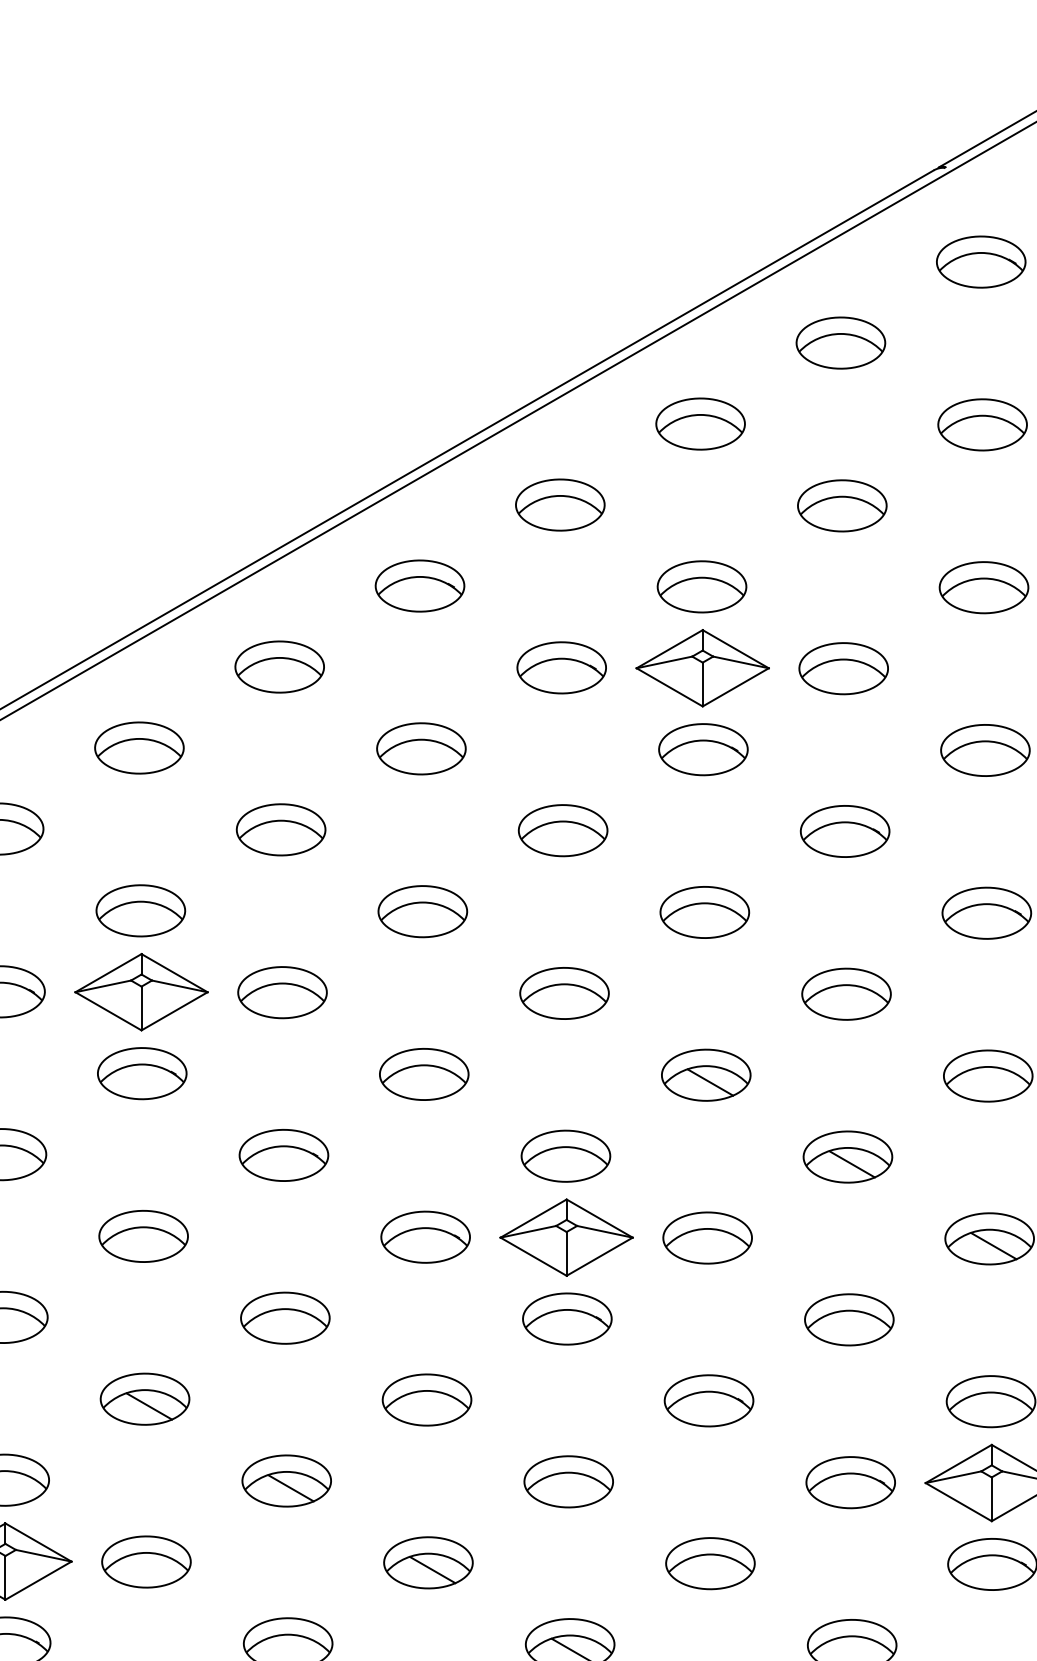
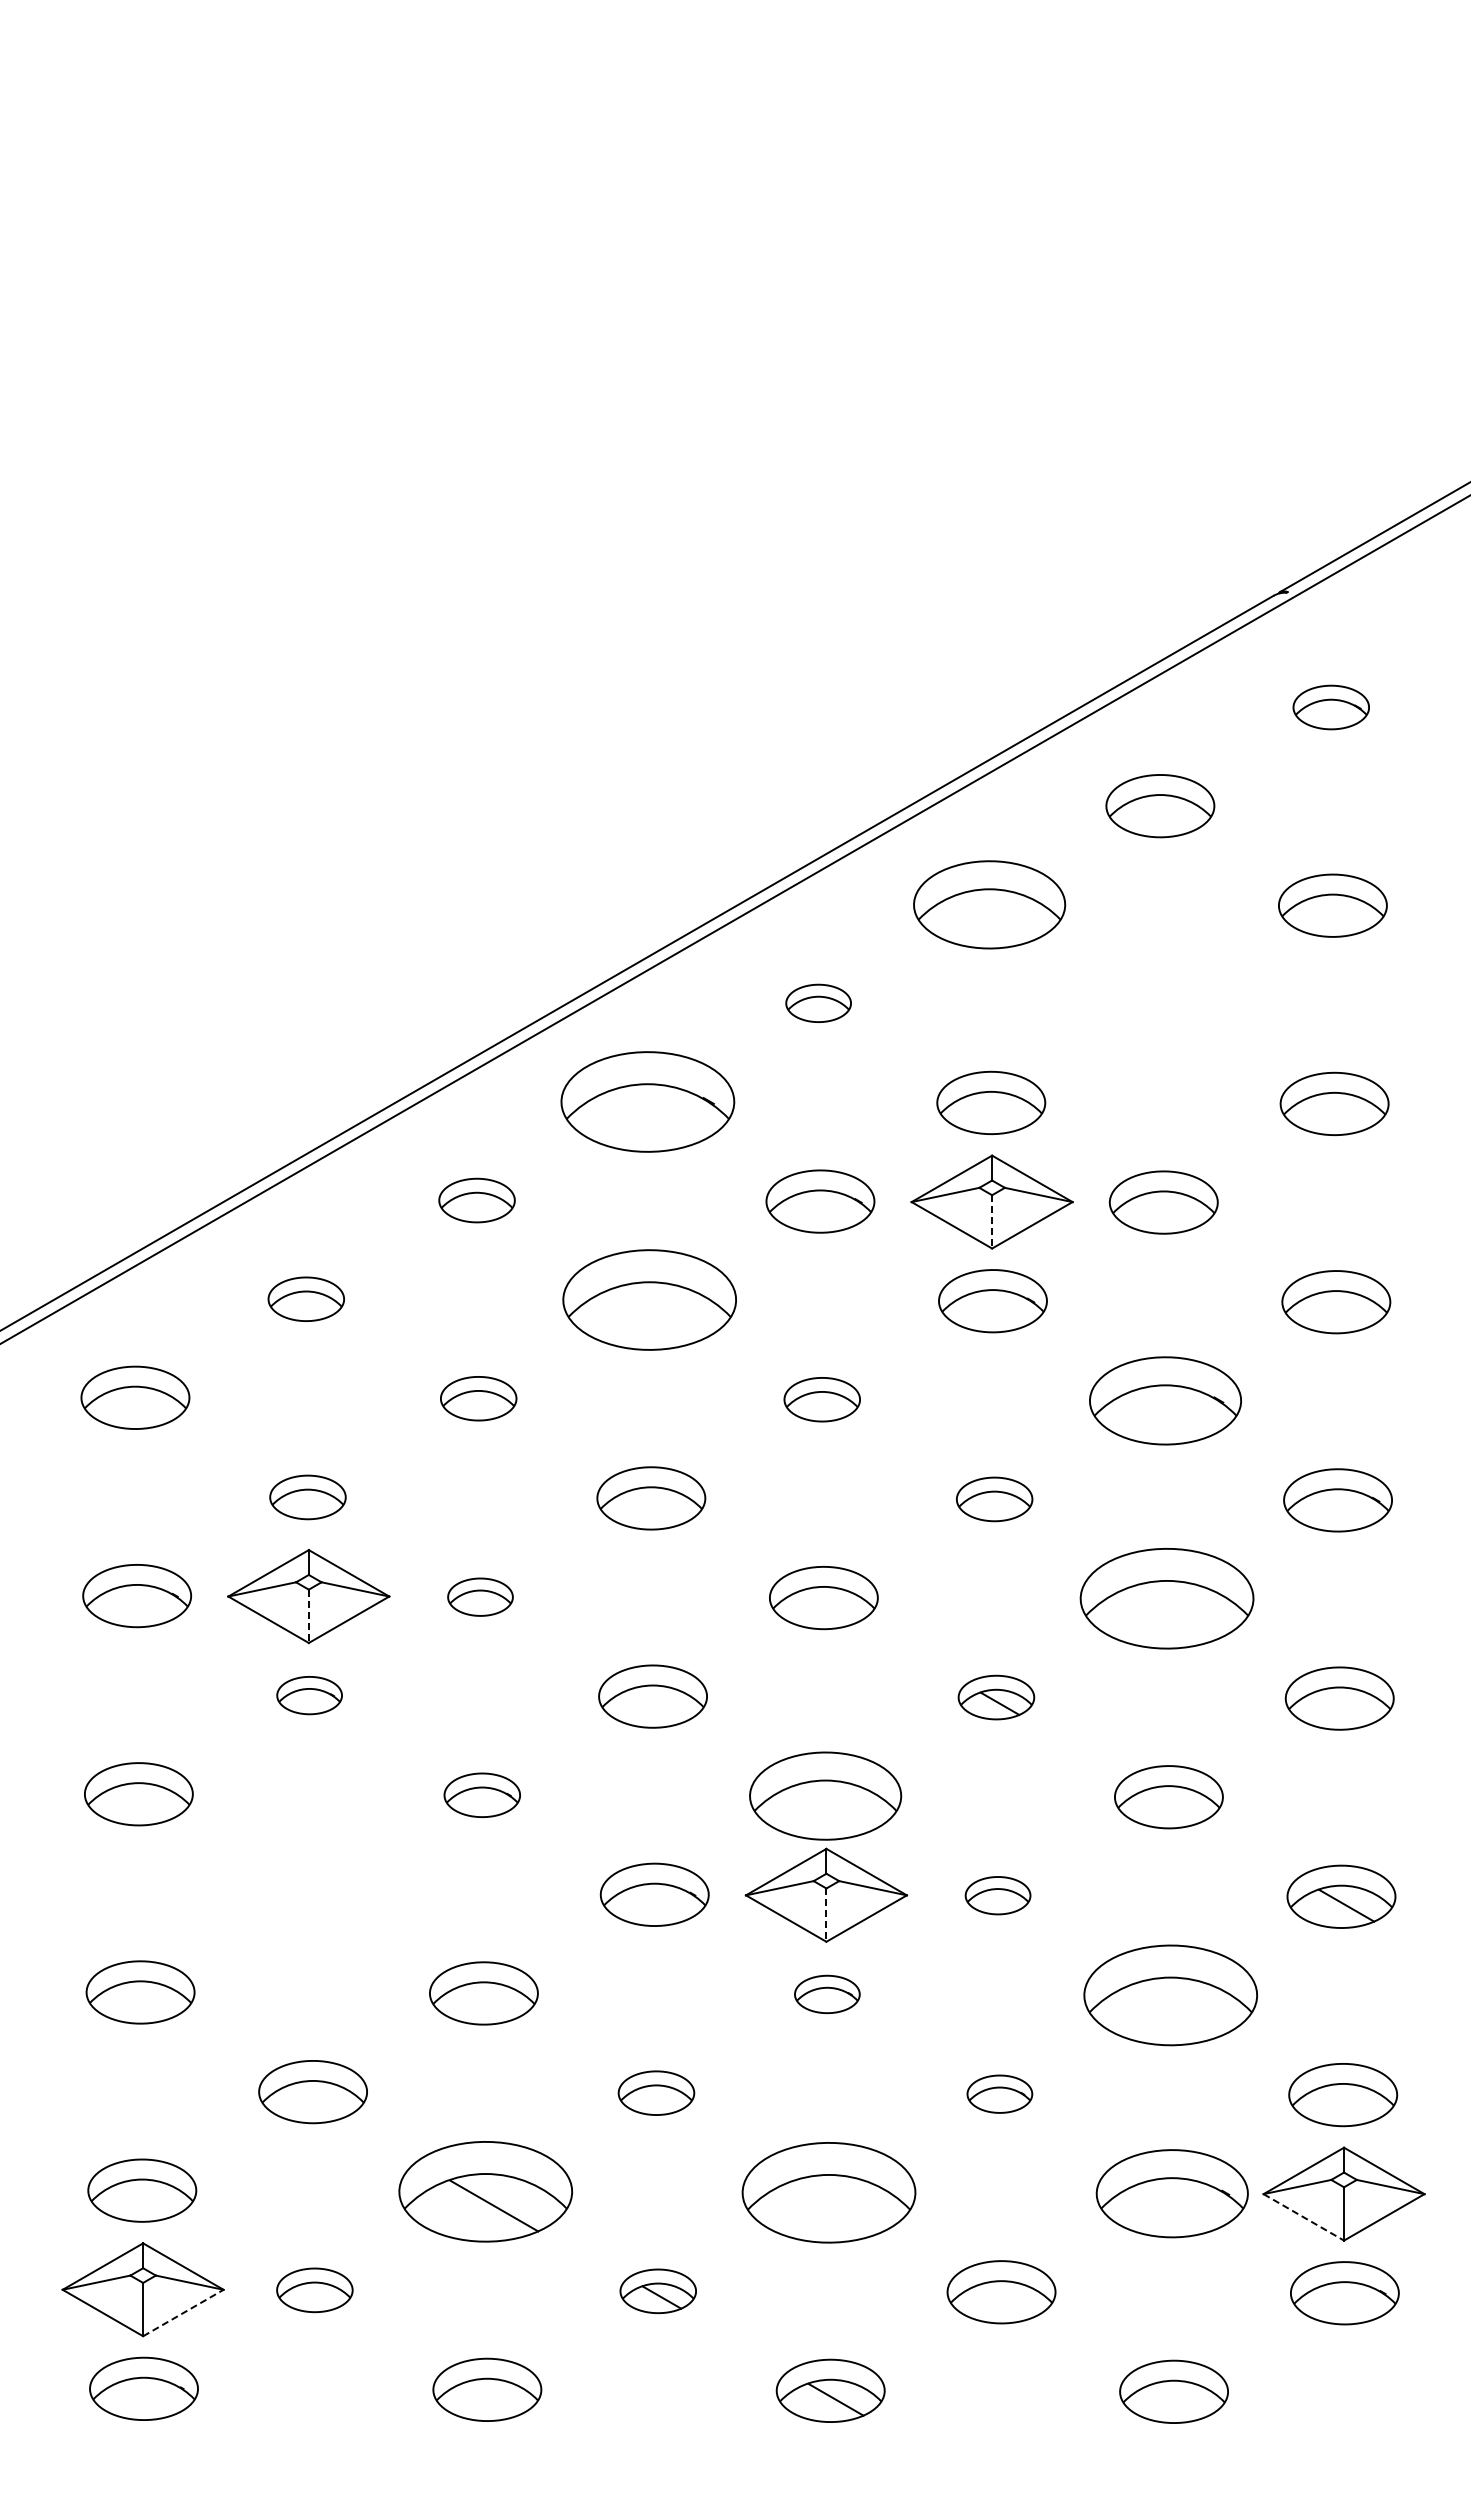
part: (981, 262) -> (1331, 707), size x0.7
part: (700, 423) -> (989, 904), size x1.4
part: (560, 505) -> (818, 1003), size x0.6
part: (841, 506) -> (1161, 1004), removed
part: (419, 585) -> (647, 1101), size x1.6
part: (279, 666) -> (476, 1200), size x0.7
line: (703, 684) -> (992, 1221), solid -> dashed
part: (139, 748) -> (306, 1299), size x0.7
part: (421, 749) -> (649, 1300), size x1.6
part: (280, 829) -> (478, 1398), size x0.7
part: (563, 830) -> (822, 1399), size x0.7
part: (845, 831) -> (1165, 1400), size x1.4
part: (140, 910) -> (307, 1497), size x0.7
part: (704, 912) -> (994, 1499), size x0.7
part: (282, 993) -> (480, 1597), size x0.6
part: (846, 994) -> (1167, 1599), size x1.6
line: (141, 1008) -> (308, 1616), solid -> dashed
part: (142, 1073) -> (309, 1695), size x0.6
part: (706, 1075) -> (996, 1697), size x0.7
part: (284, 1155) -> (482, 1795), size x0.7
part: (565, 1156) -> (825, 1796), size x1.4
line: (851, 1164) -> (1173, 1806), removed
part: (143, 1236) -> (311, 1893), removed
part: (707, 1237) -> (997, 1895), size x0.6
line: (566, 1254) -> (826, 1915), solid -> dashed
part: (567, 1319) -> (827, 1994), size x0.6
part: (849, 1319) -> (1170, 1995), size x1.6
part: (427, 1400) -> (656, 2093), size x0.7
part: (708, 1401) -> (999, 2094), size x0.6
line: (148, 1406) -> (317, 2100), removed
part: (286, 1480) -> (485, 2191), size x1.6
part: (568, 1481) -> (828, 2192), size x1.6
part: (850, 1482) -> (1172, 2193), size x1.4
line: (959, 1502) -> (1304, 2217), solid -> dashed
part: (146, 1562) -> (314, 2290), size x0.7
part: (428, 1563) -> (658, 2291), size x0.7
line: (38, 1580) -> (183, 2312), solid -> dashed

